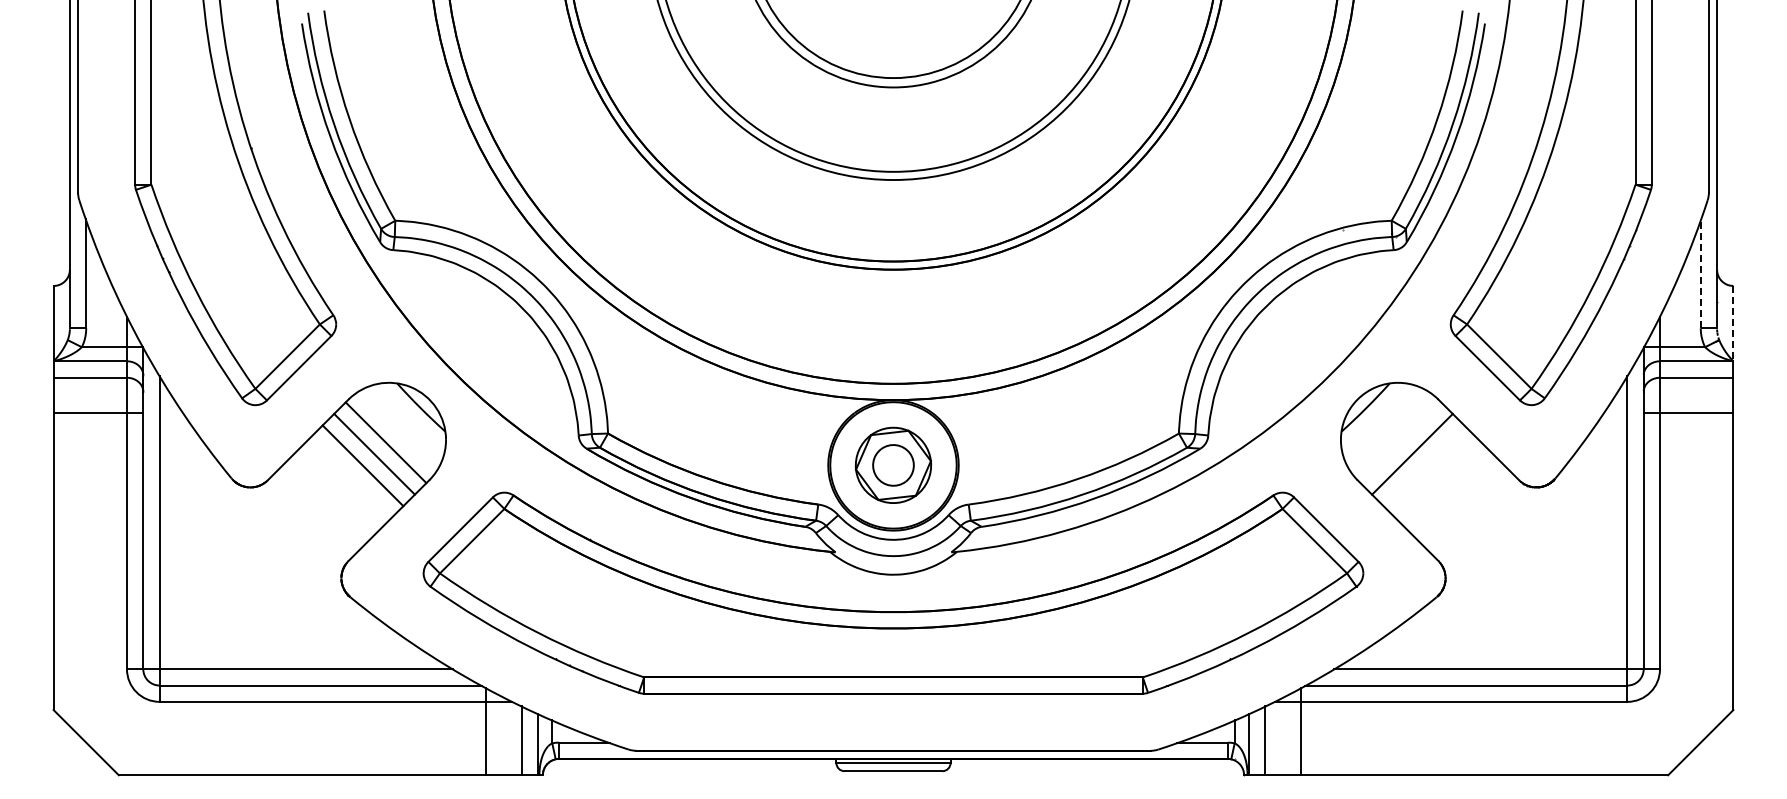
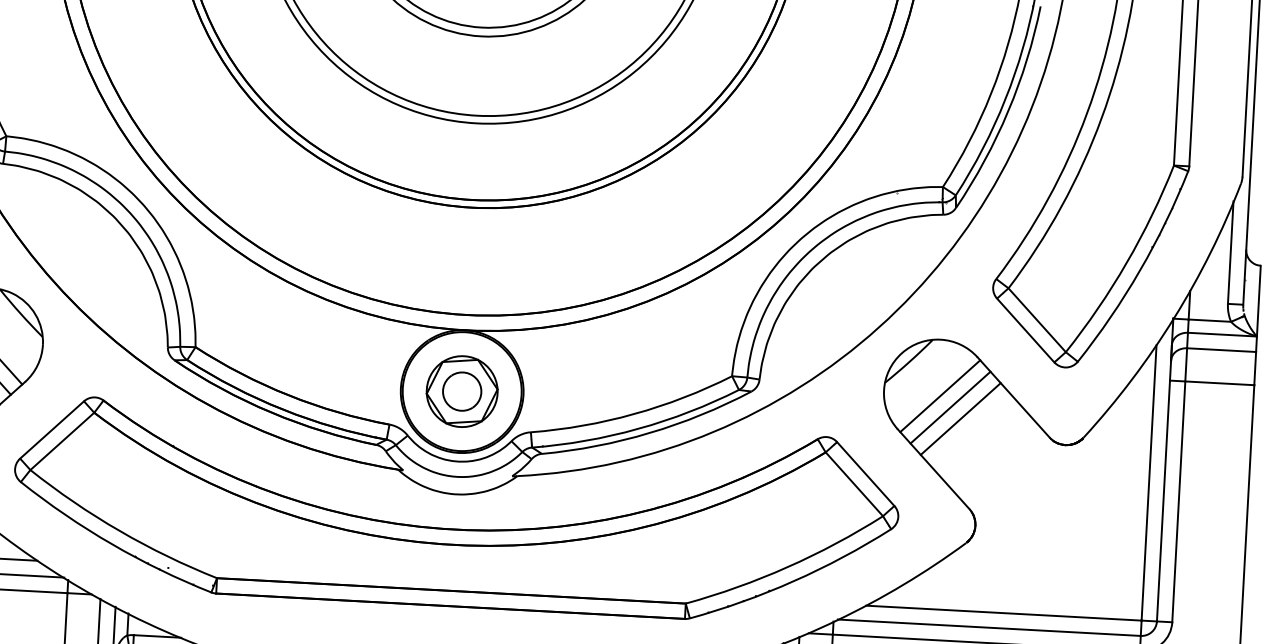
line: (1700, 273) -> (1230, 252), dashed -> solid
line: (1733, 323) -> (1258, 301), dashed -> solid
line: (1400, 442) -> (939, 395), added
line: (1423, 465) -> (960, 418), added

